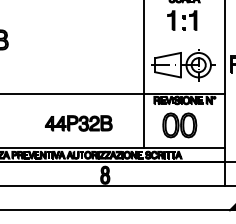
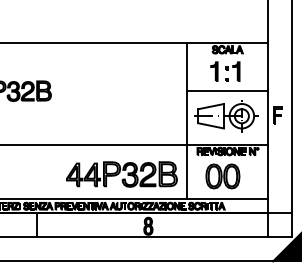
line: (184, 40) -> (227, 91), added
part: (78, 123) -> (121, 174), size x1.67

